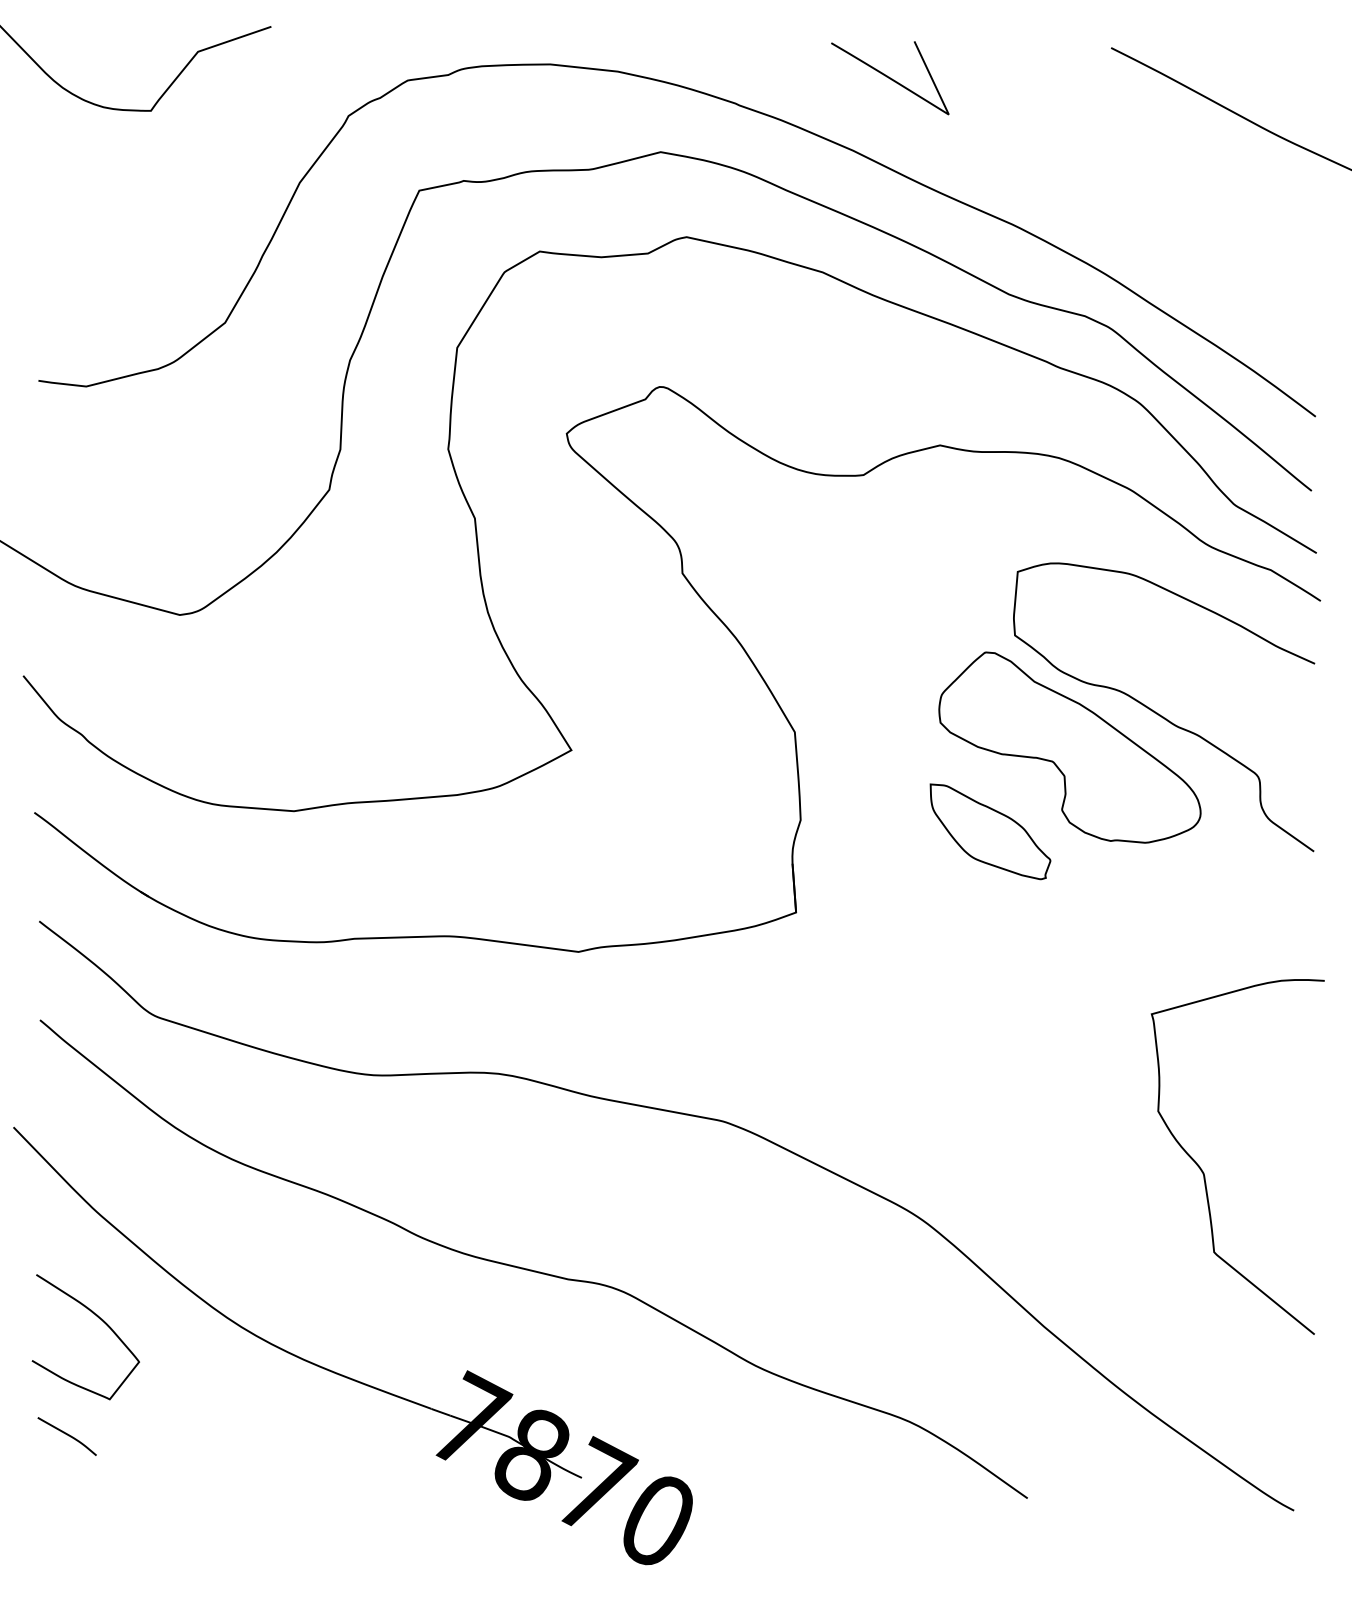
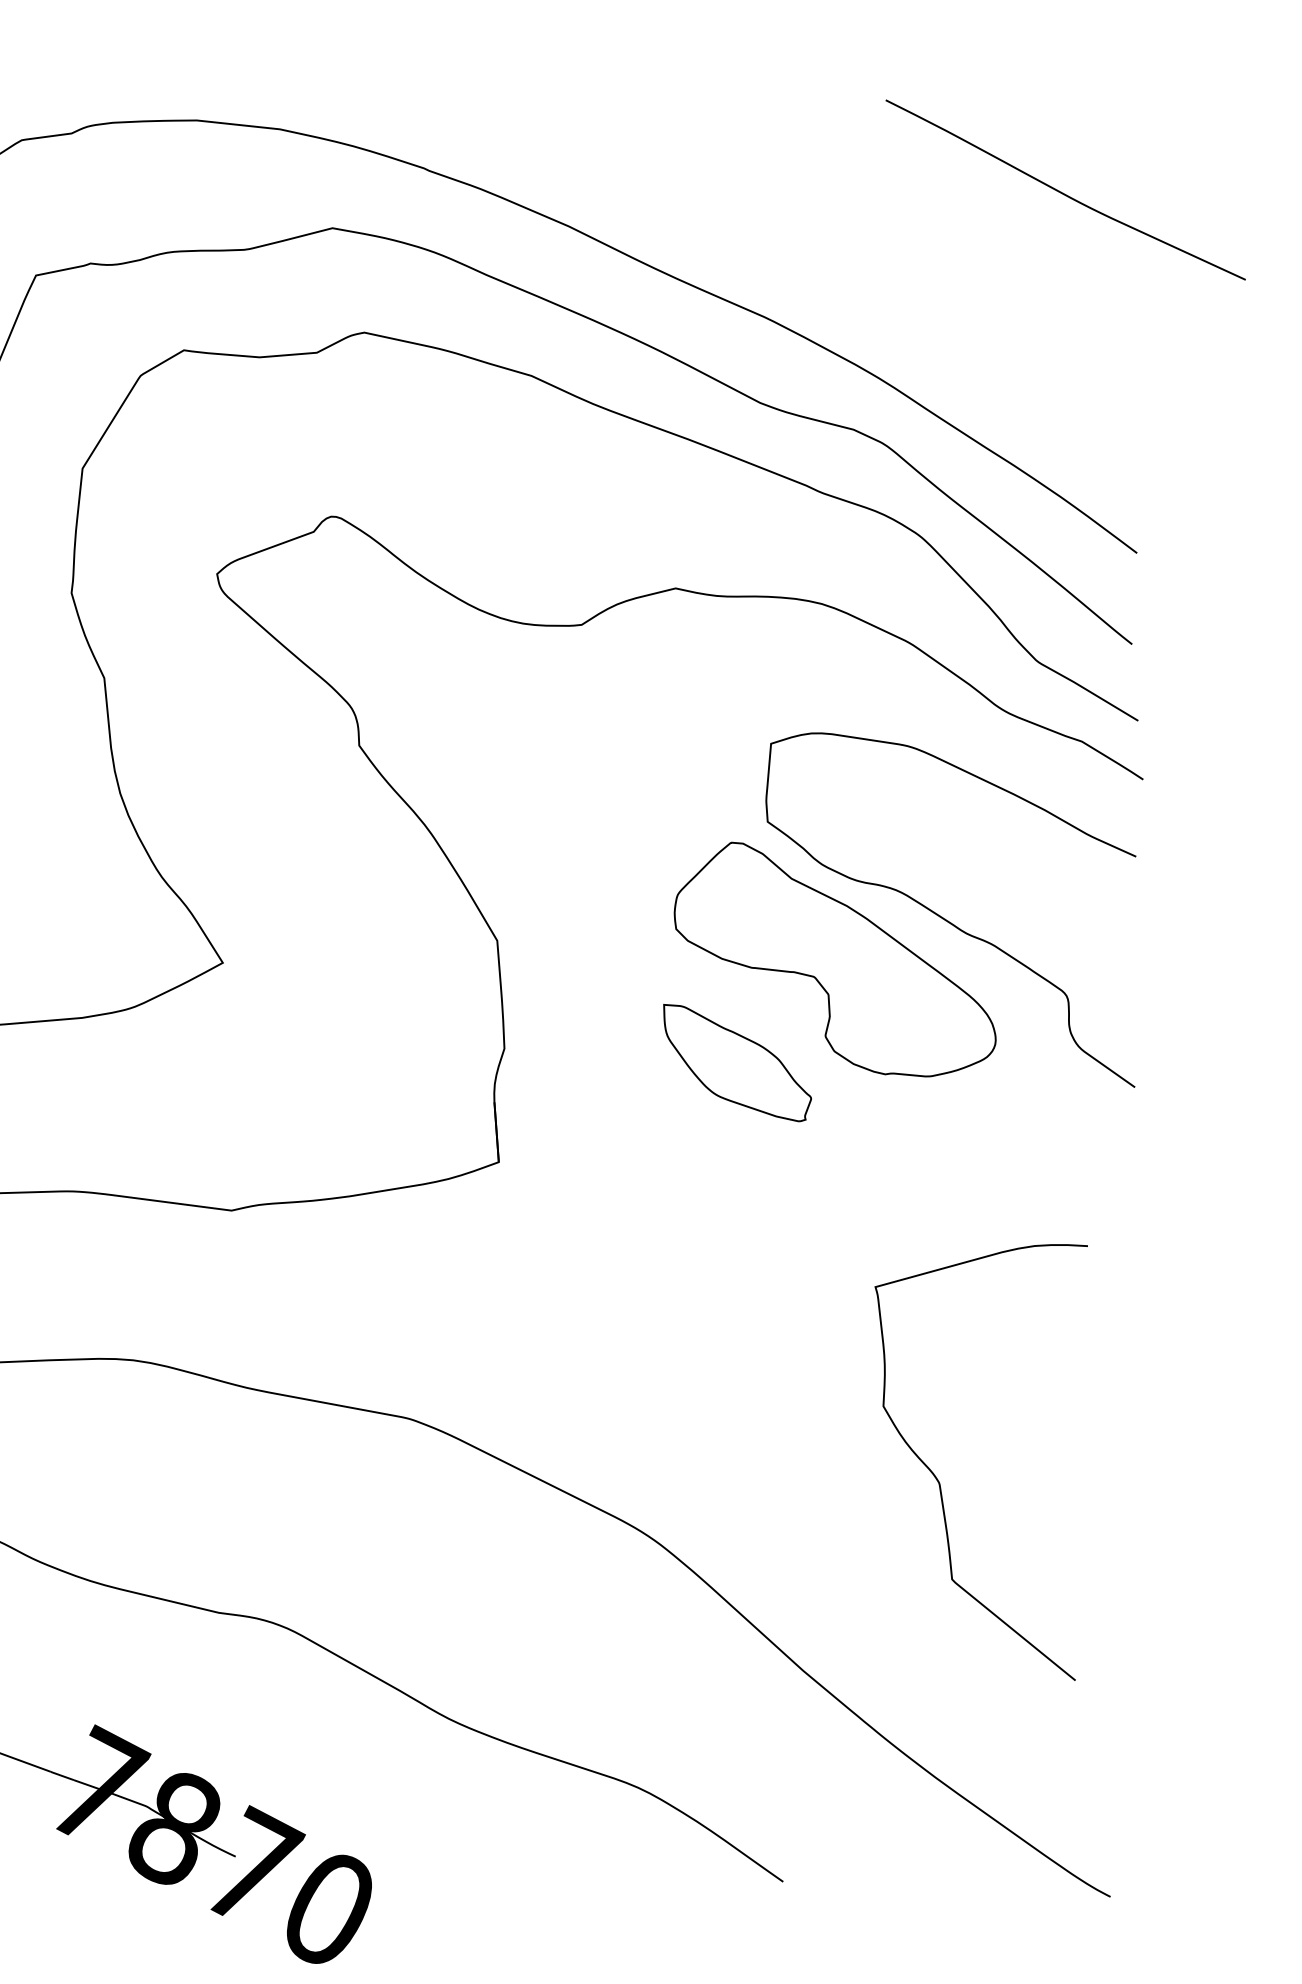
curve: (890, 78) -> (614, 137), removed
curve: (1204, 1173) -> (940, 1482), moved

